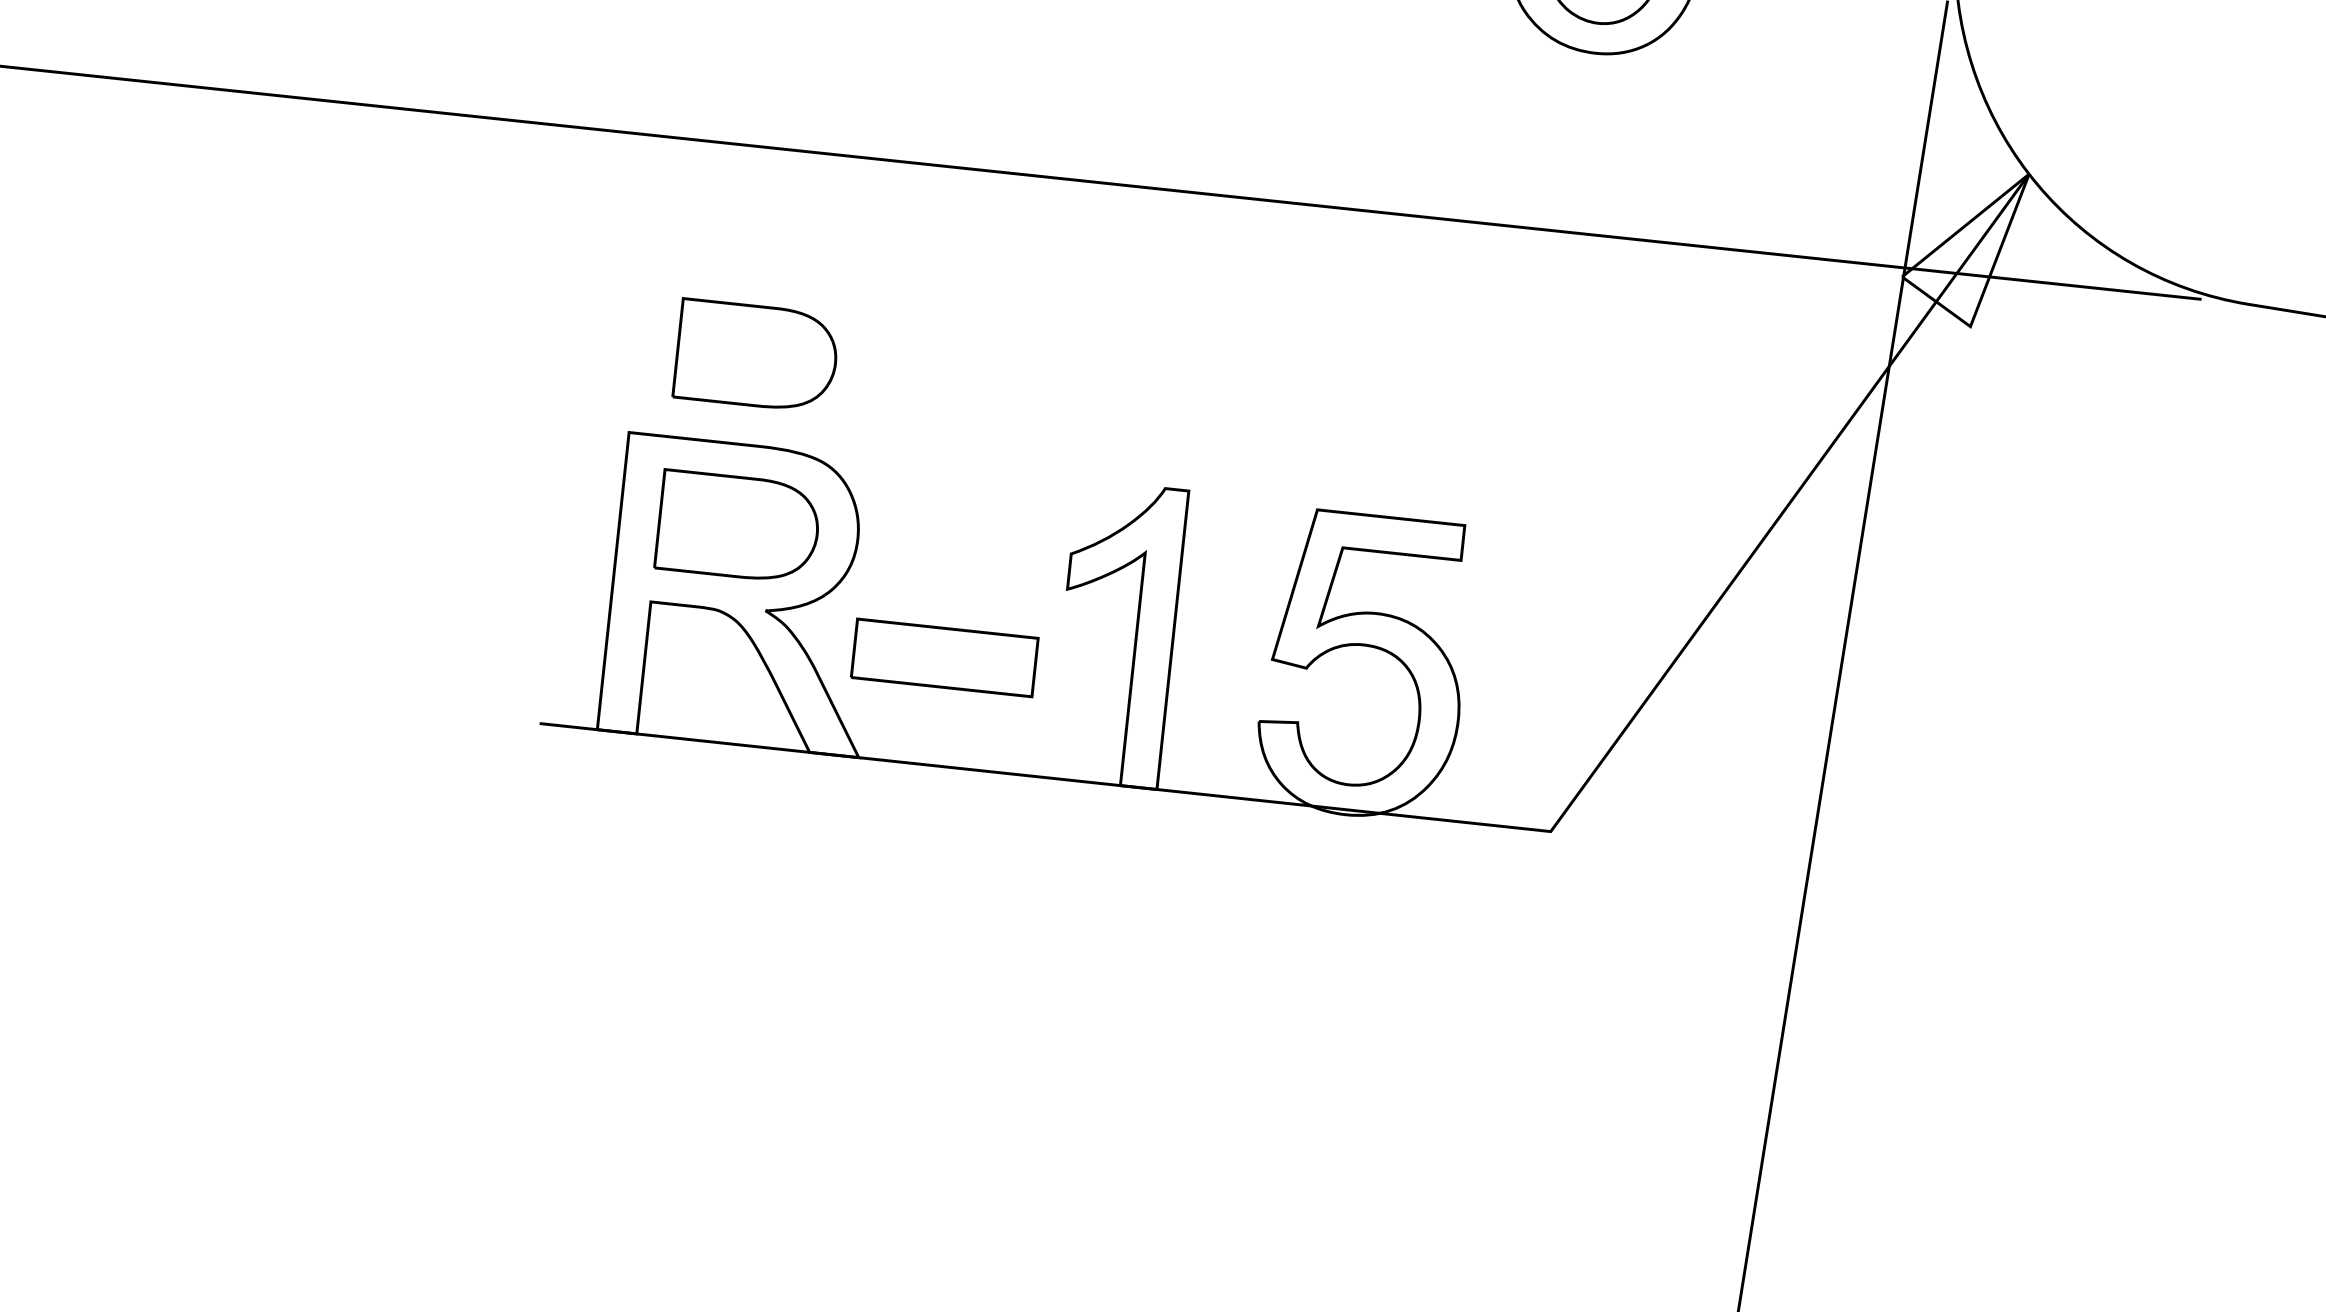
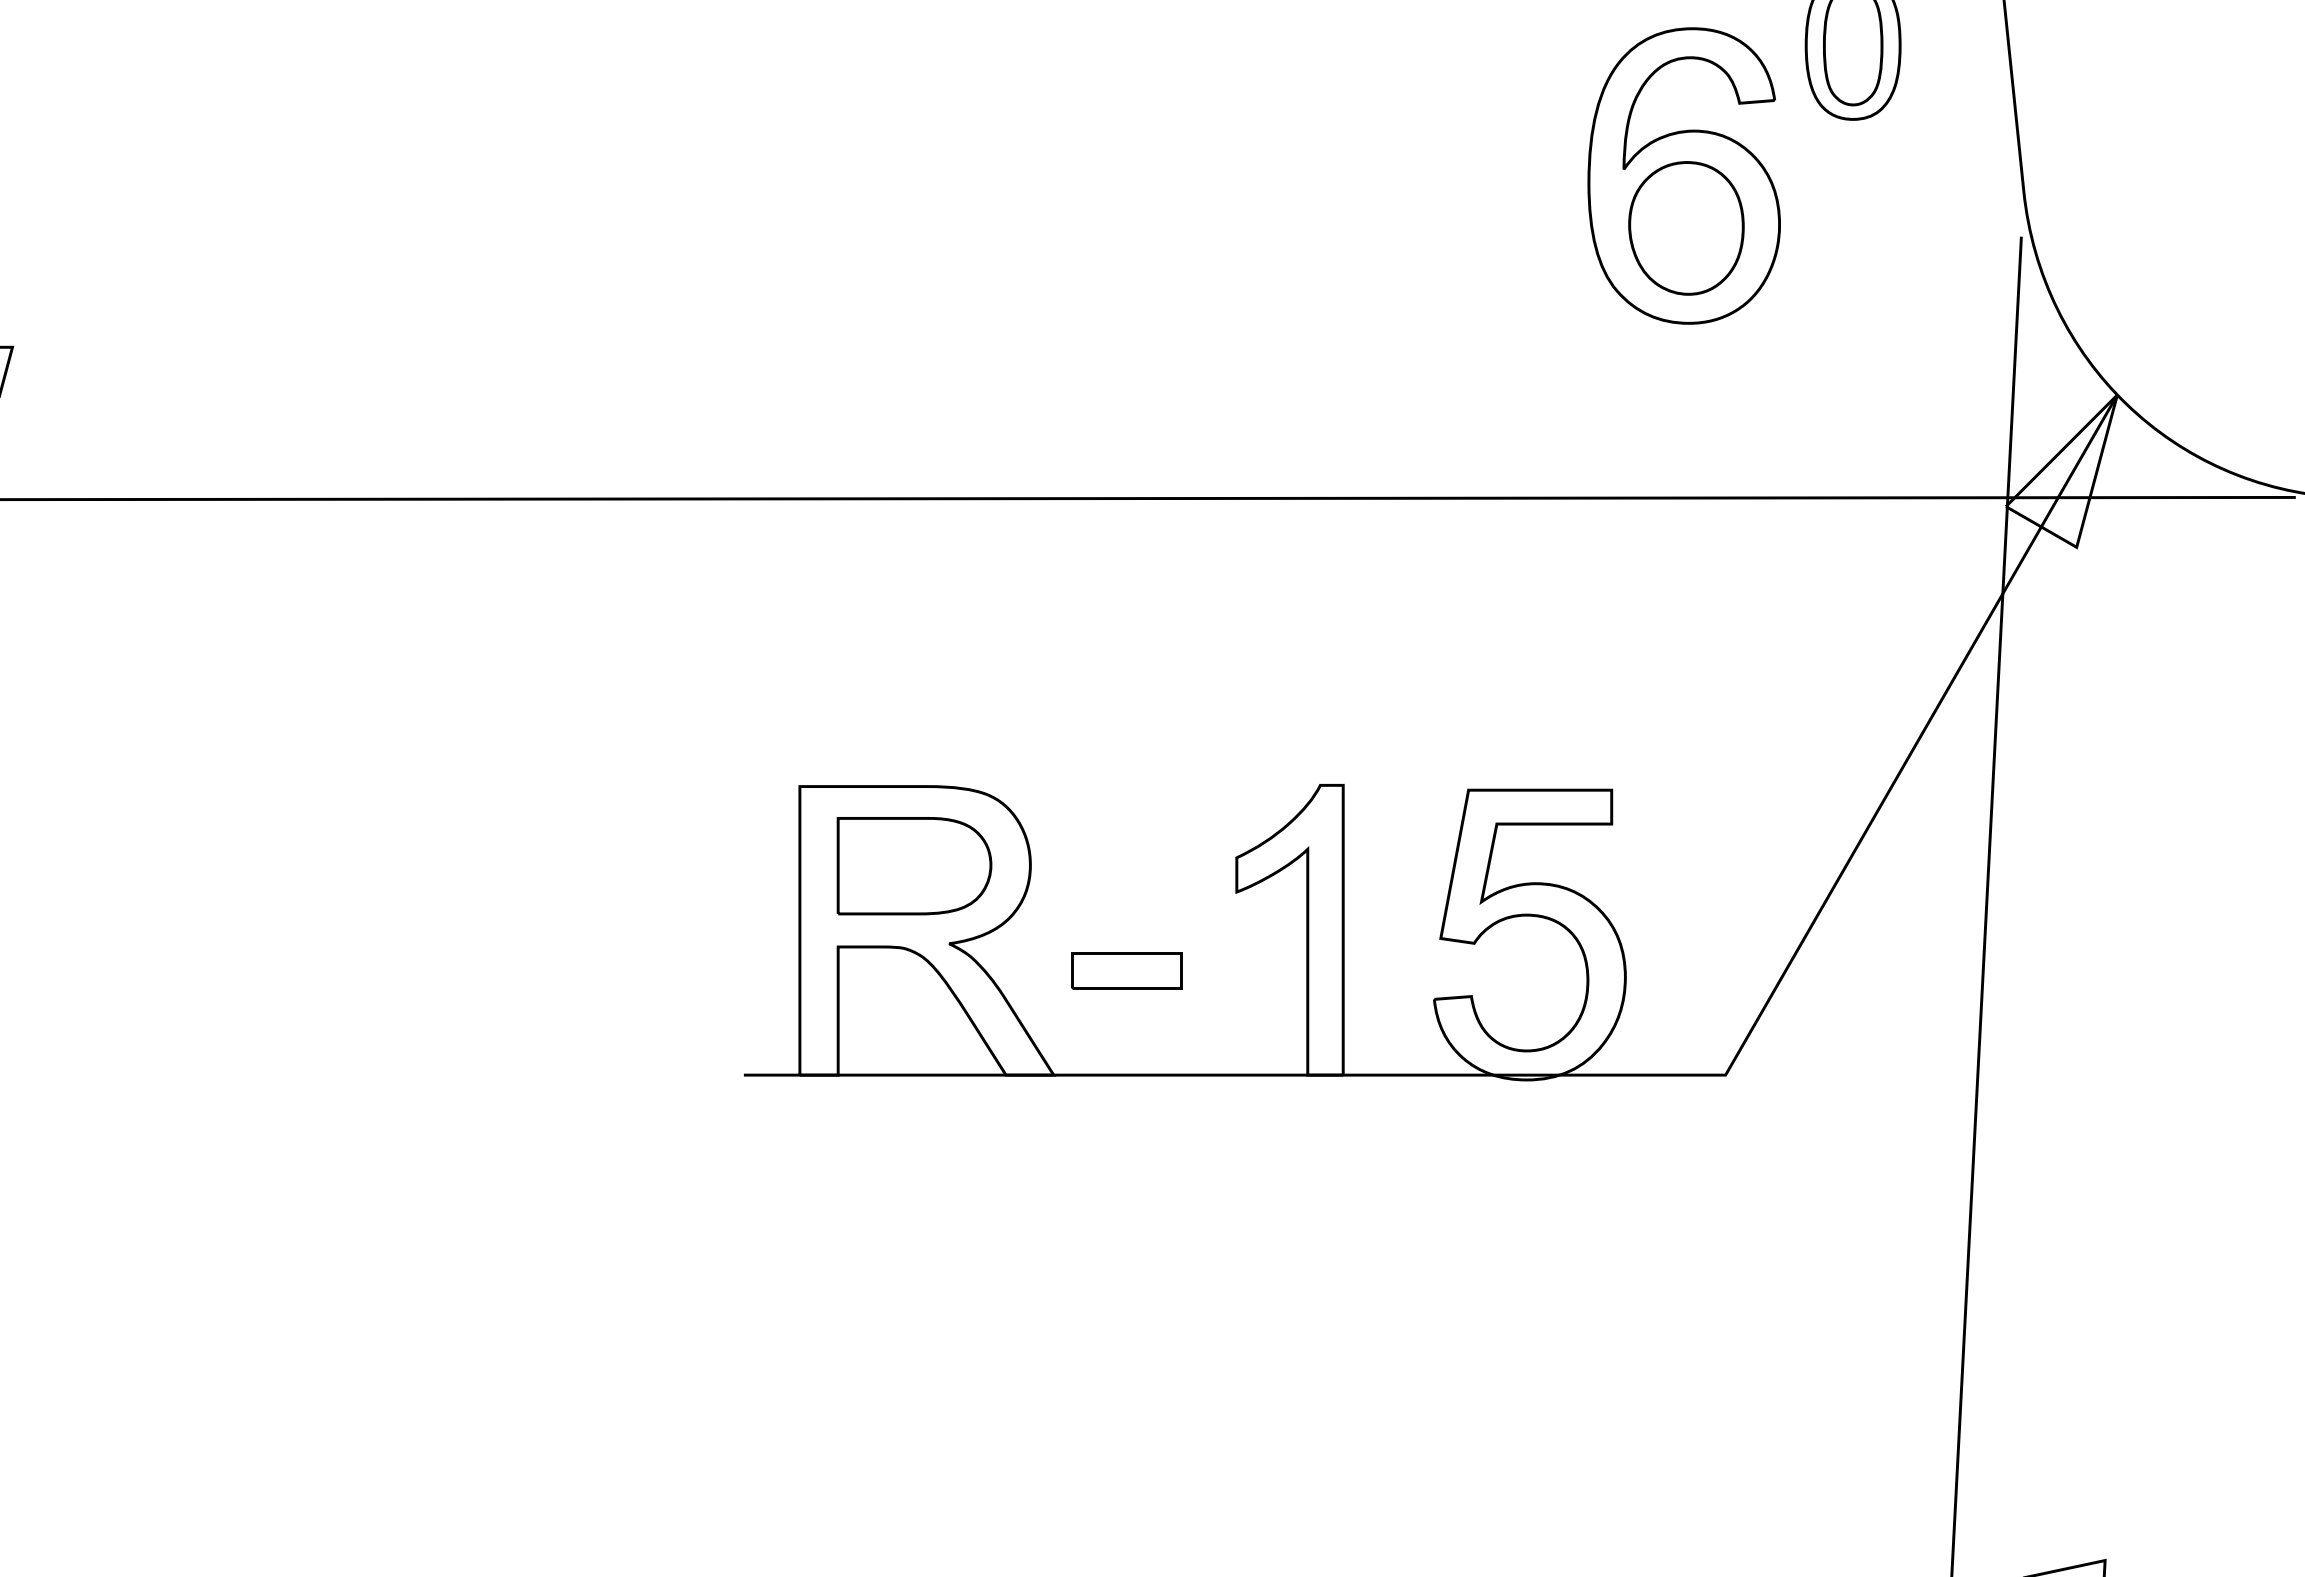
part: (756, 356) -> (914, 700), removed
part: (945, 657) -> (1126, 970), size x0.62

